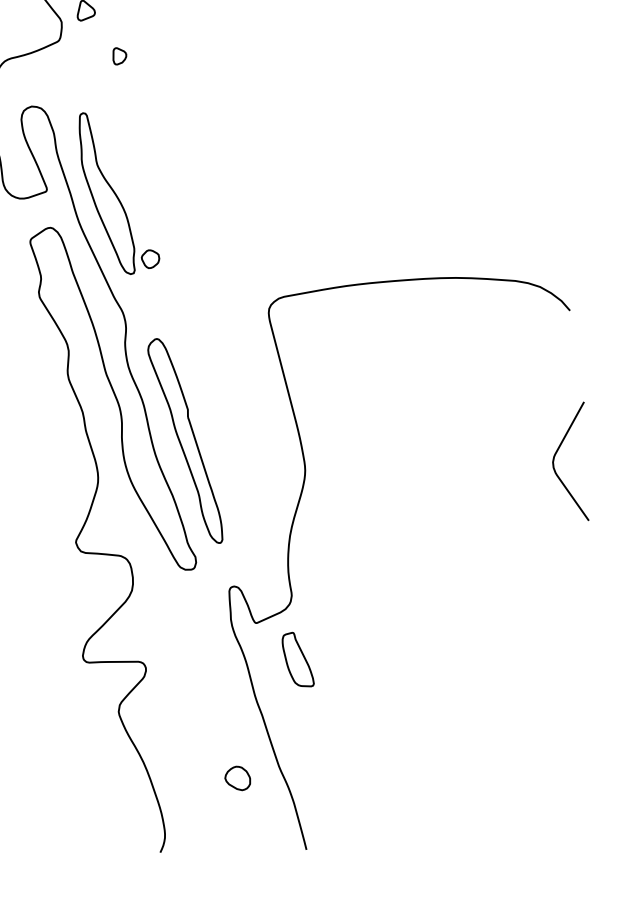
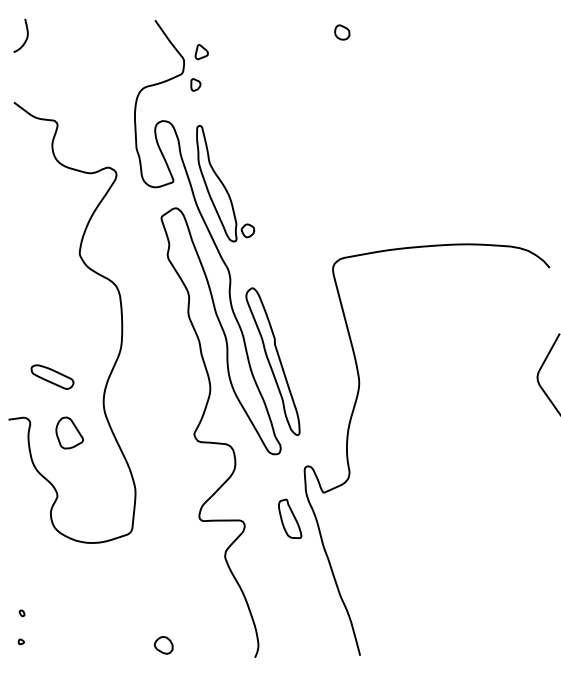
part: (119, 55) -> (195, 84), moved
part: (298, 659) -> (290, 518), moved
part: (237, 778) -> (163, 645), moved

